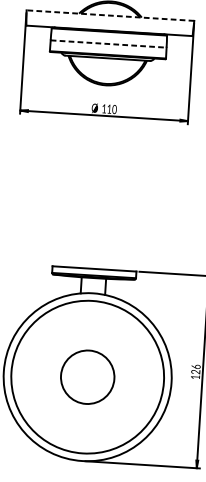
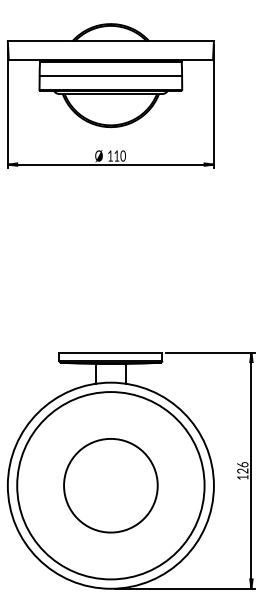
line: (110, 15) -> (110, 41), dashed -> solid
line: (109, 44) -> (111, 76), dashed -> solid
circle: (87, 376) -> (110, 485), size x1.43

